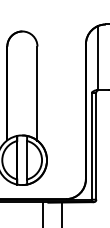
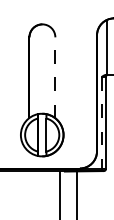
line: (37, 93) -> (55, 77), solid -> dashed
line: (91, 146) -> (101, 123), solid -> dashed

